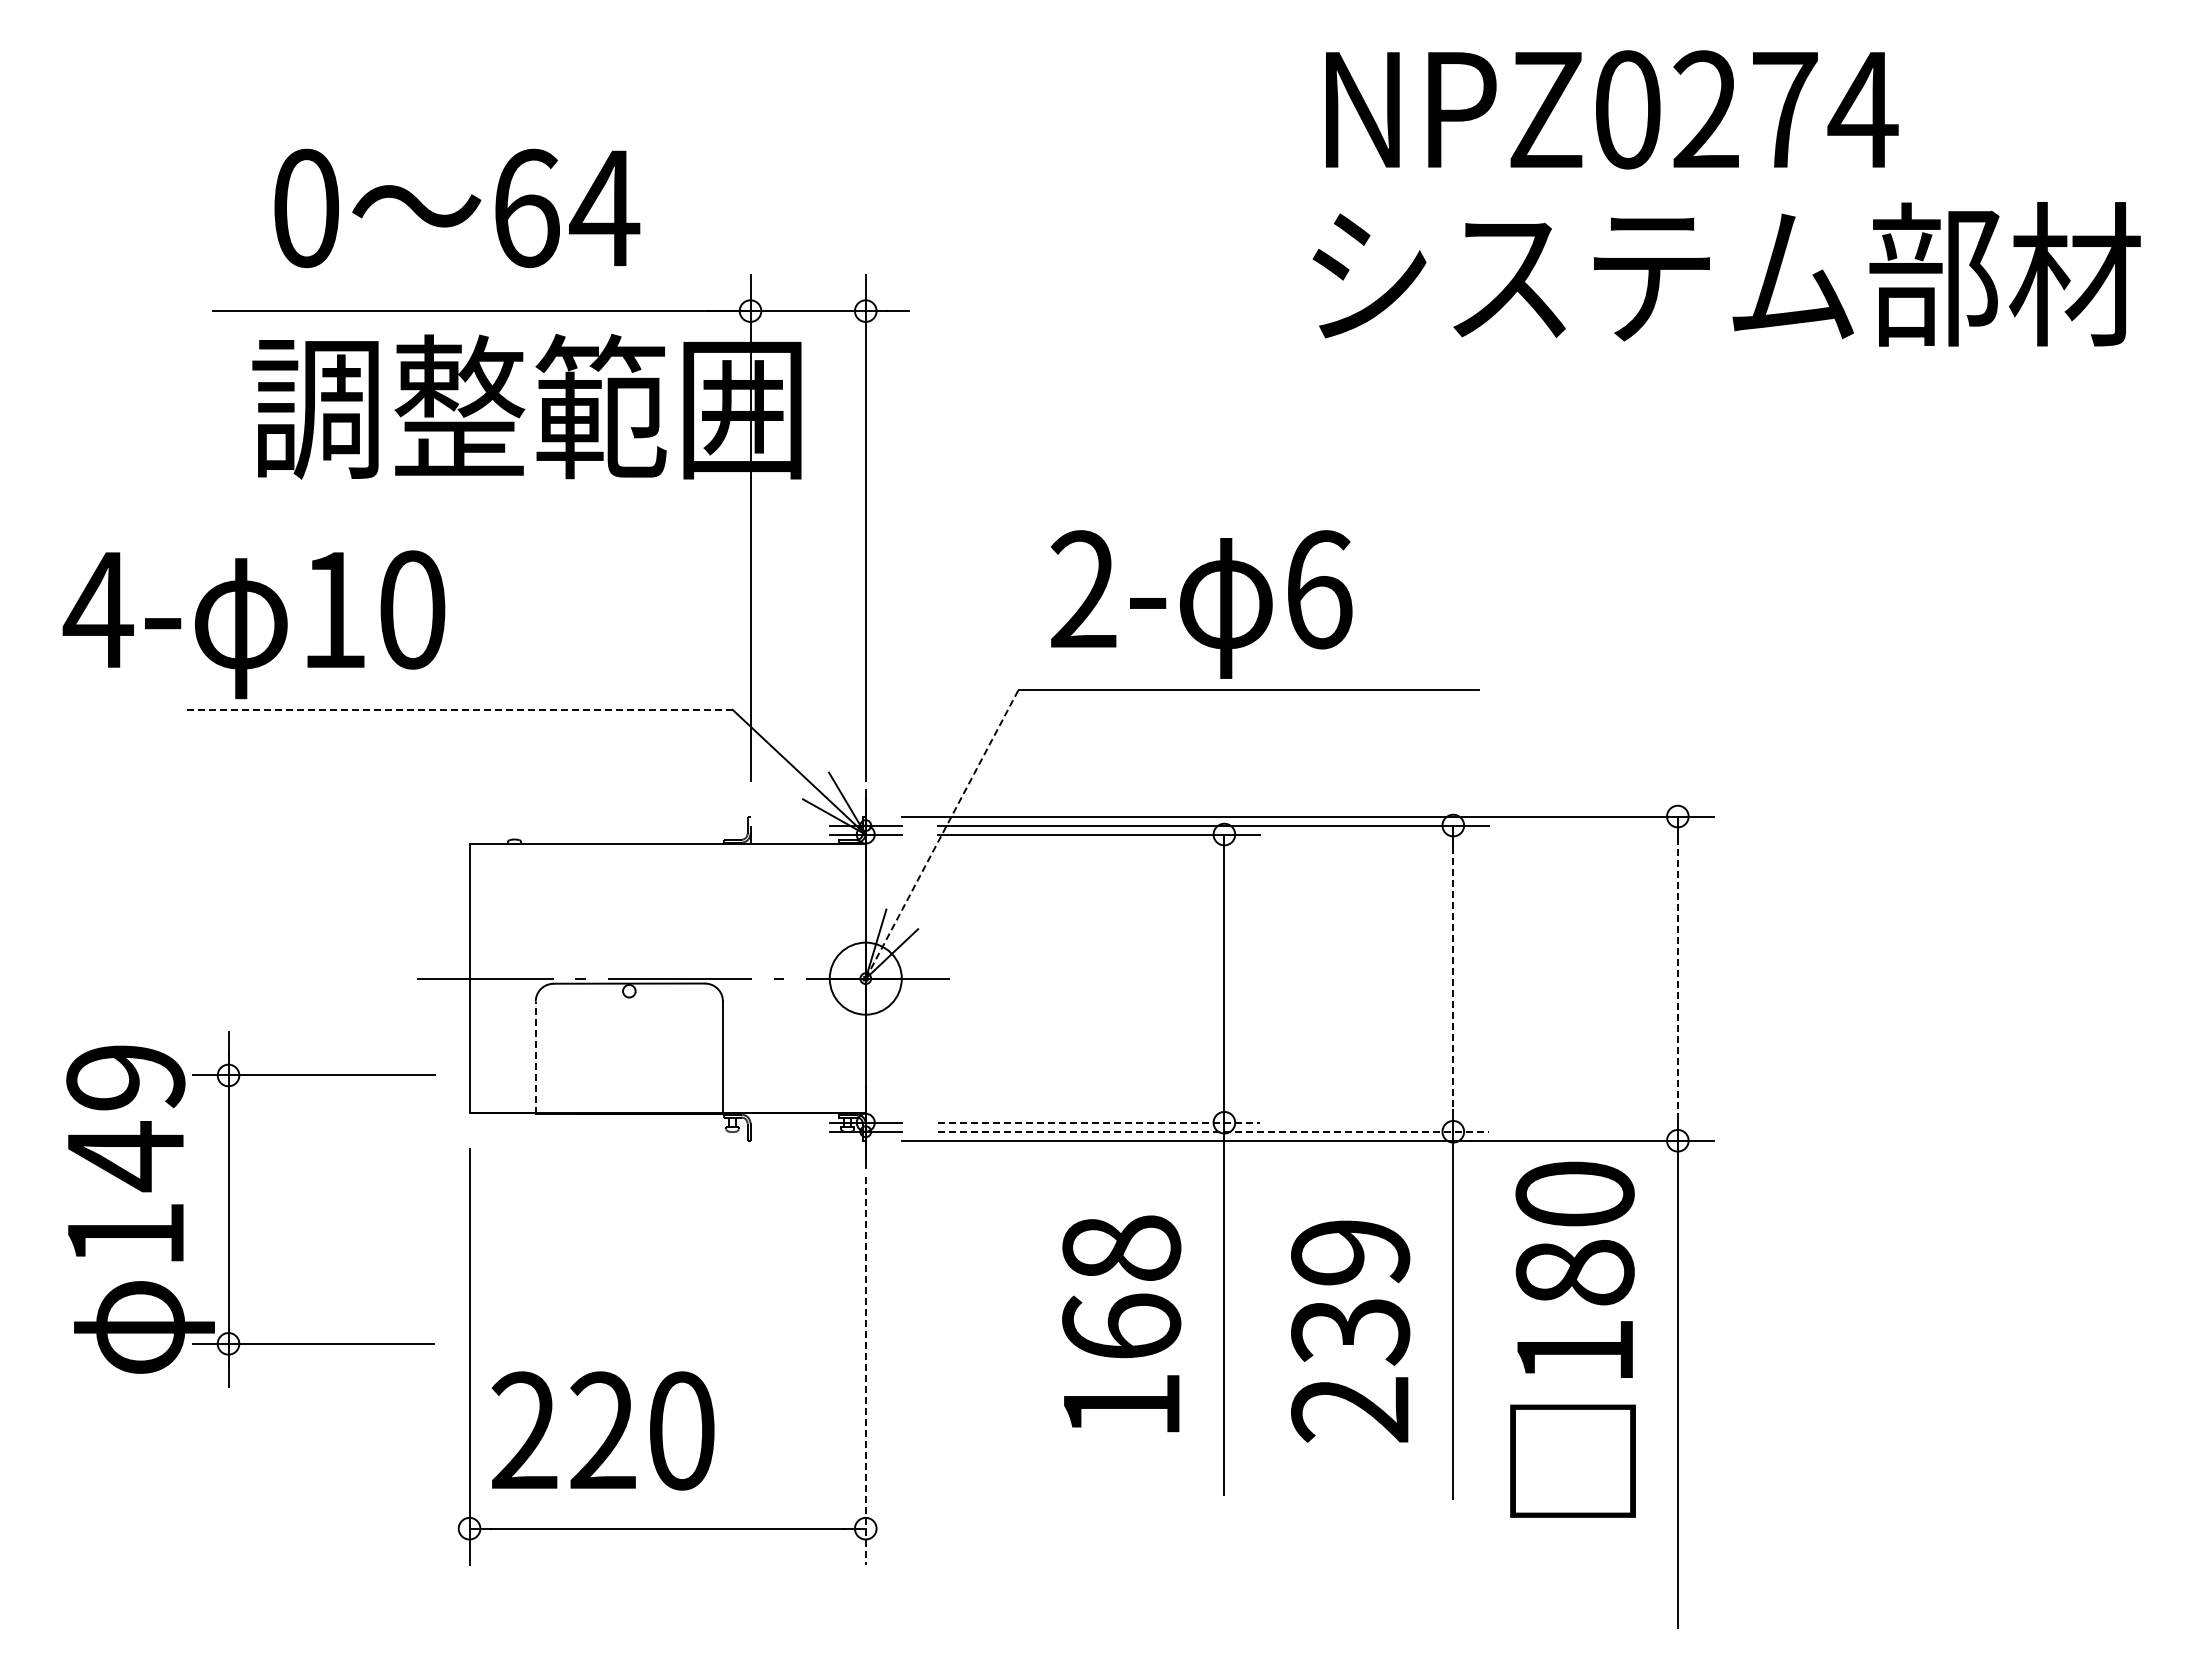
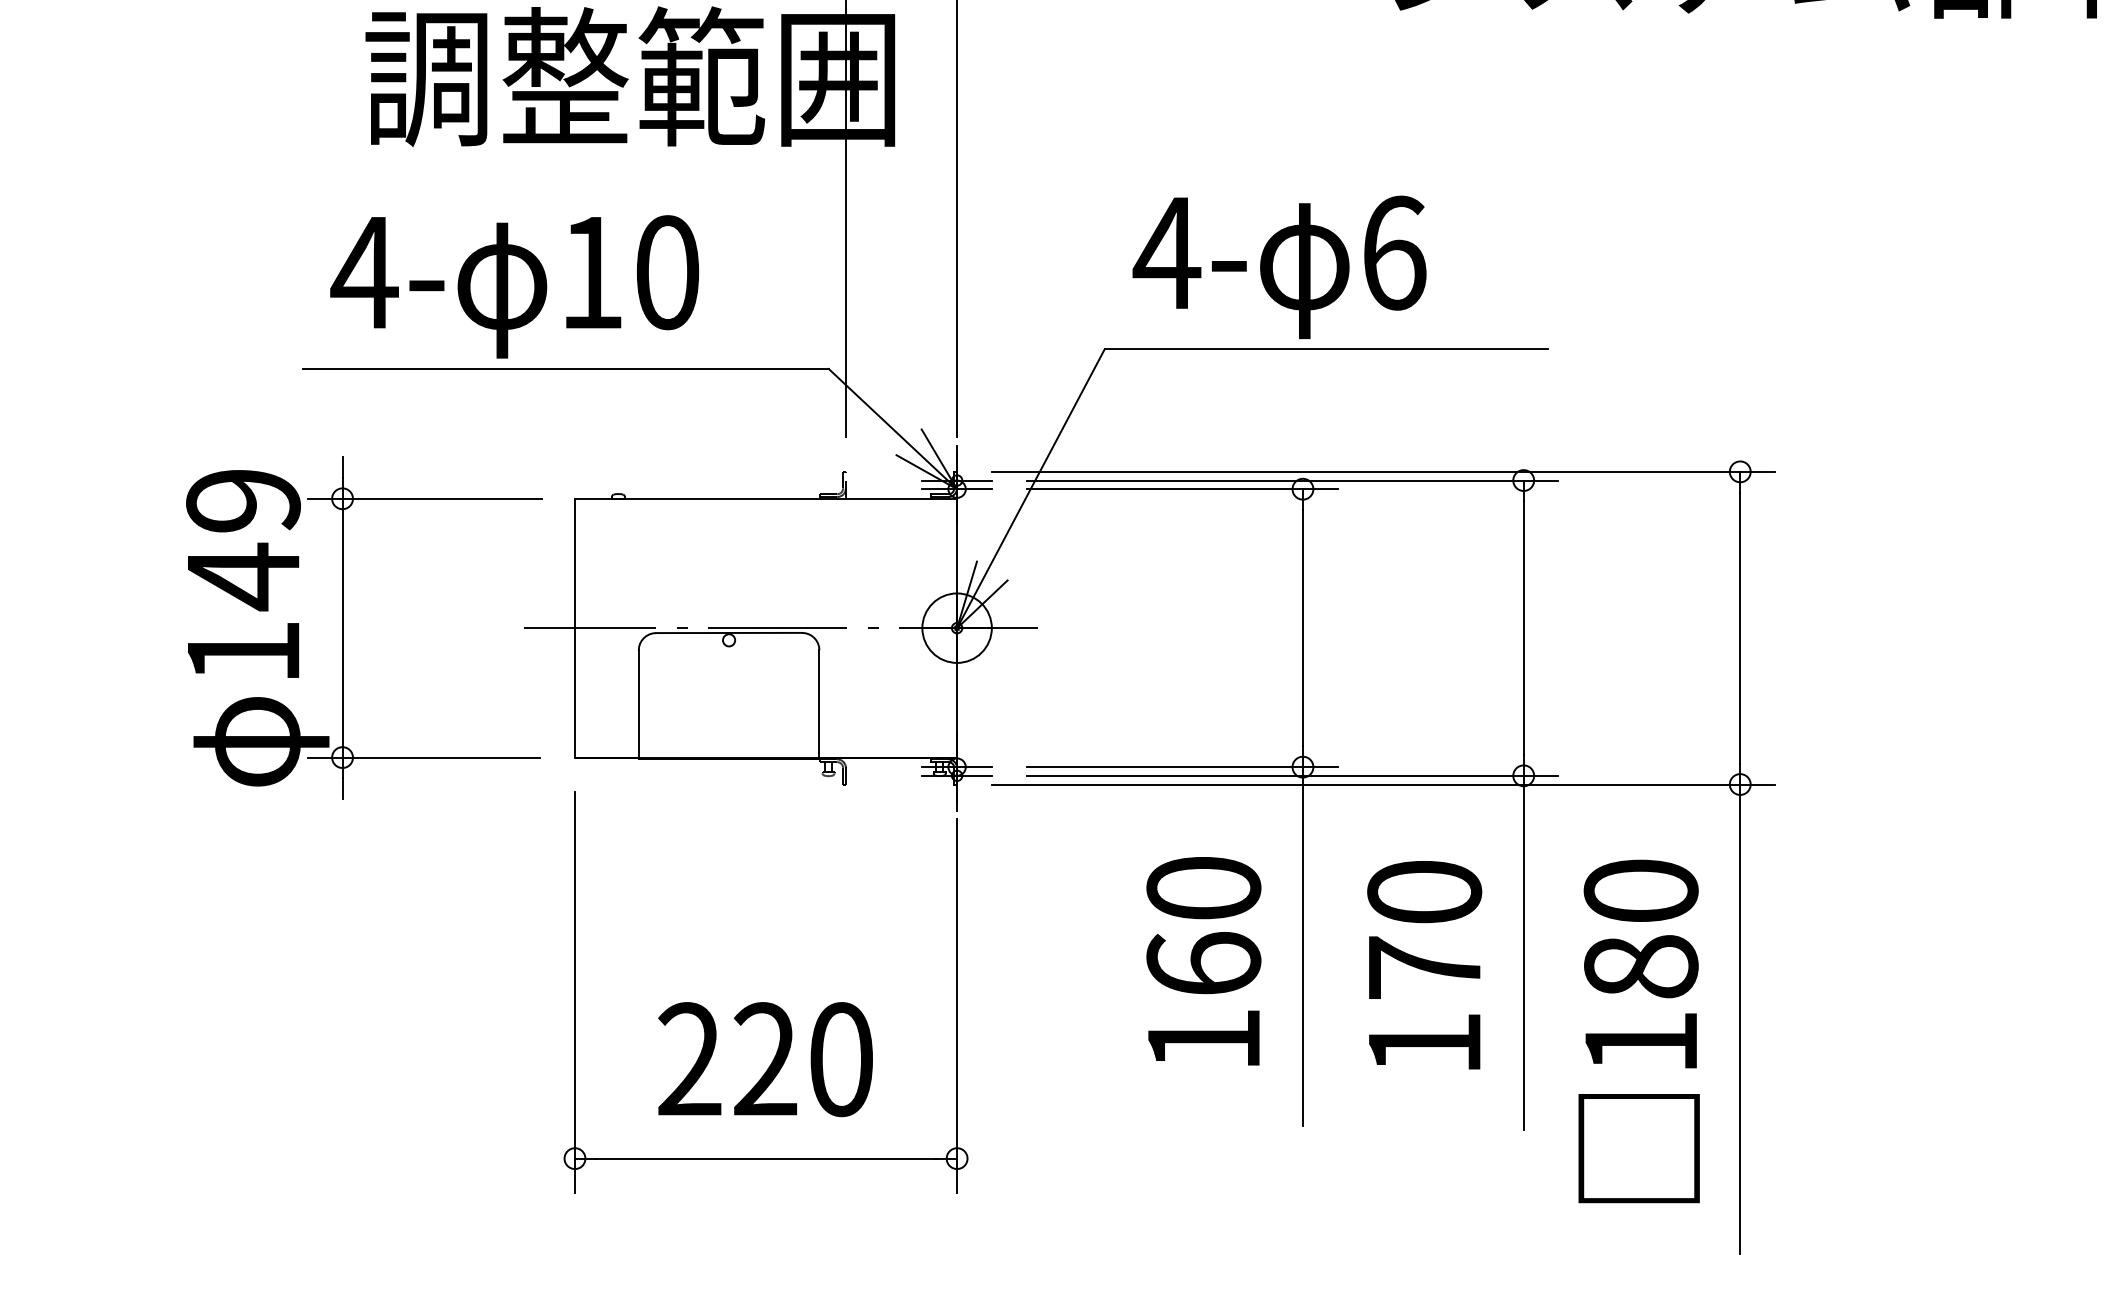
text: (1082, 588) -> (1166, 251), 2- -> 4-
text: (253, 624) -> (514, 286), moved
line: (459, 709) -> (565, 368), dashed -> solid
line: (942, 834) -> (1031, 489), dashed -> solid
line: (1453, 979) -> (1523, 629), dashed -> solid
line: (1677, 979) -> (1739, 629), dashed -> solid
line: (535, 1057) -> (638, 704), dashed -> solid
line: (1099, 1122) -> (1182, 766), dashed -> solid
line: (1213, 1131) -> (1292, 775), dashed -> solid
part: (229, 1209) -> (343, 628), moved
text: (1121, 1247) -> (1203, 887), 168 -> 160
text: (1350, 1331) -> (1424, 968), 239 -> 170
text: (1572, 1339) -> (1638, 1031), moved
line: (865, 1370) -> (956, 1006), dashed -> solid
text: (602, 1430) -> (764, 1059), moved

